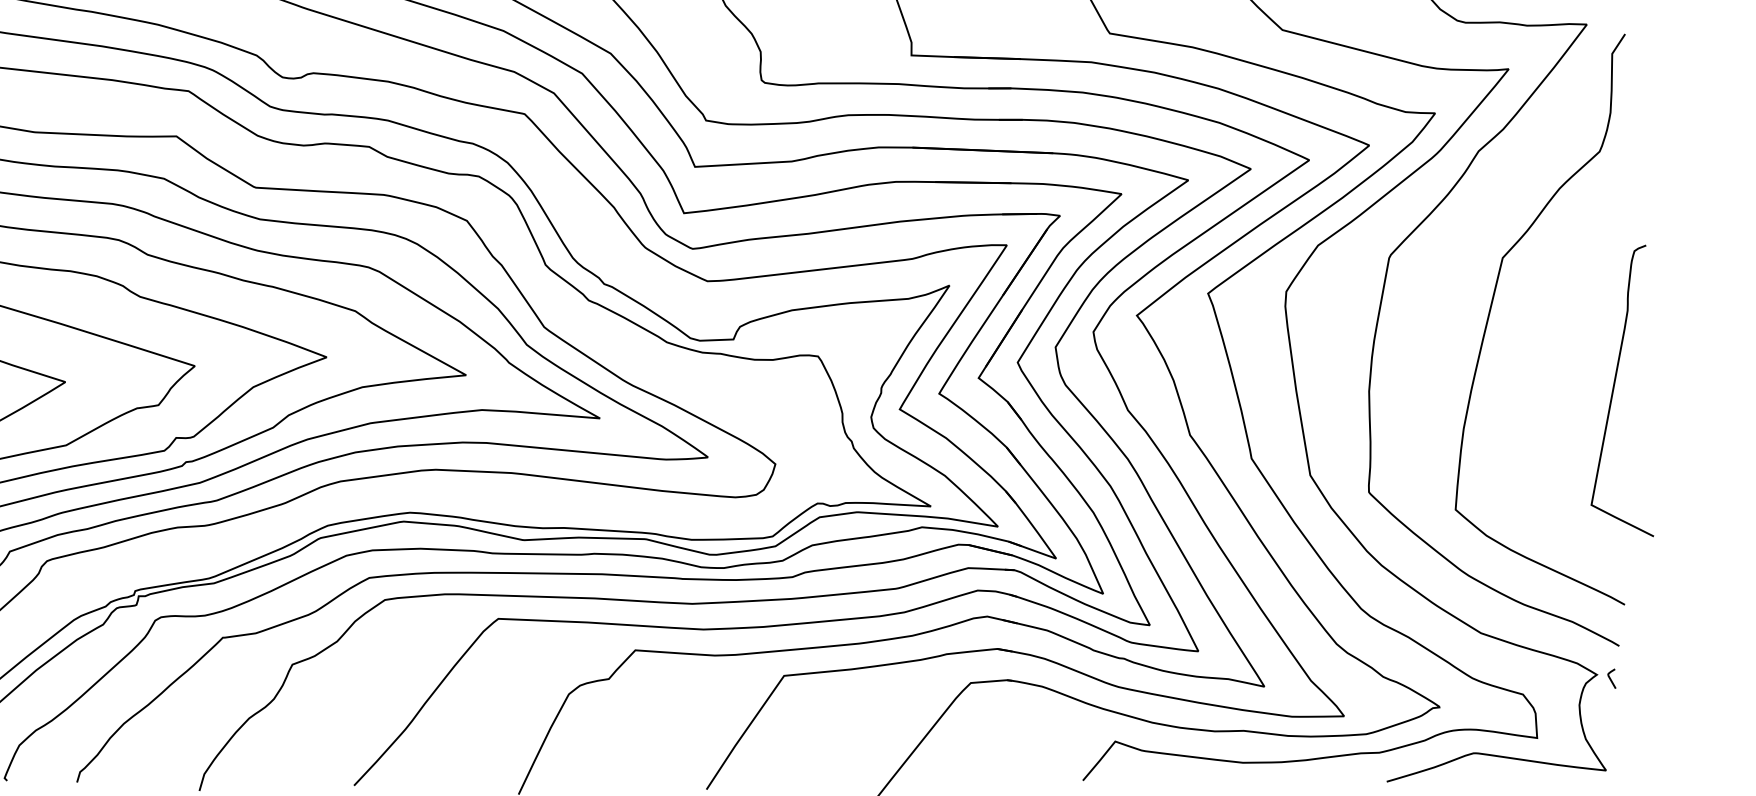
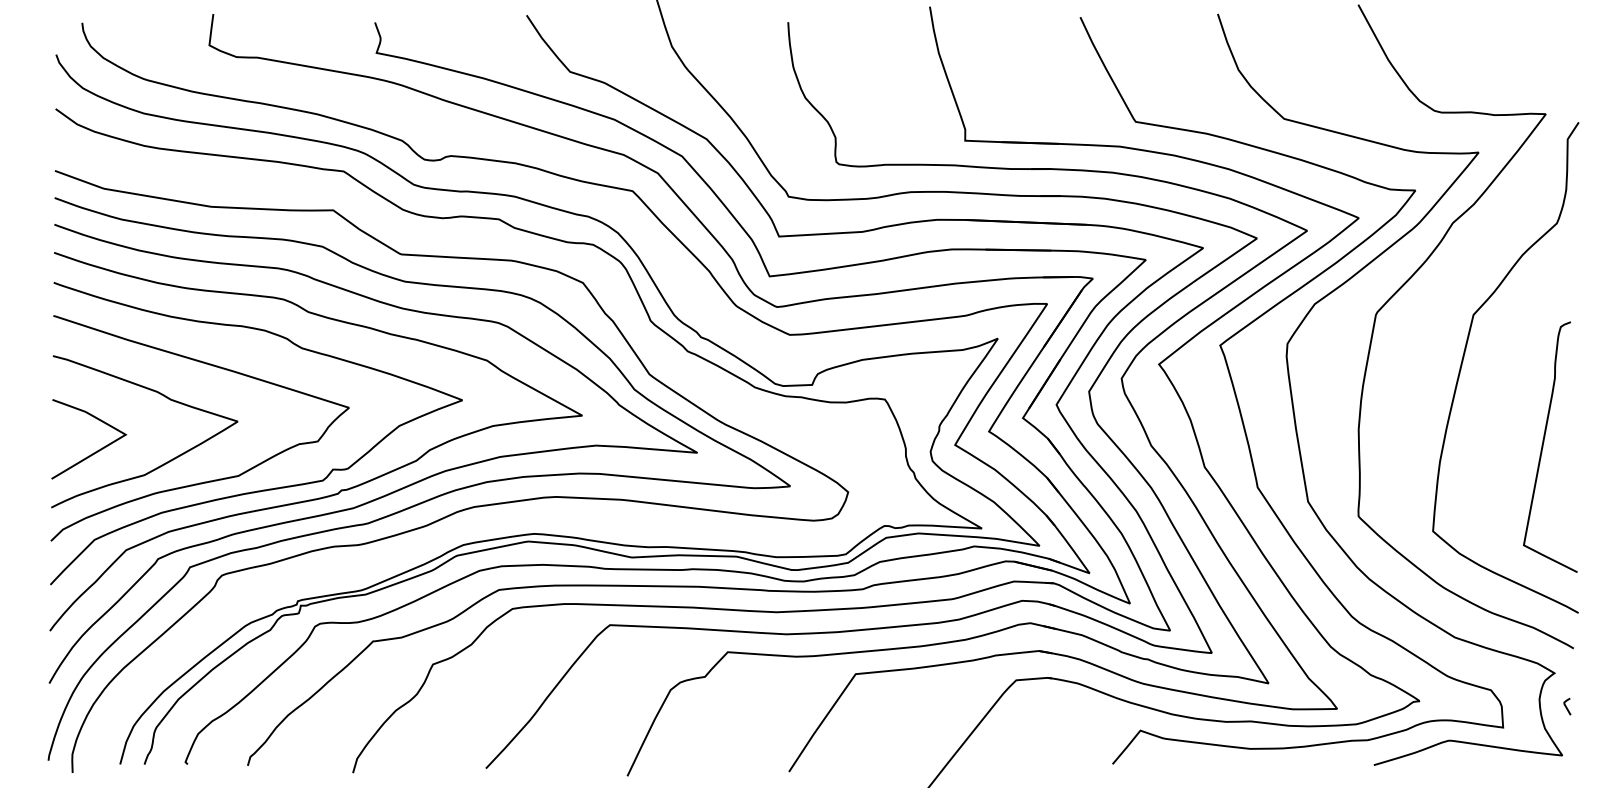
curve: (1614, 390) -> (1543, 446), moved
curve: (1610, 678) -> (1566, 706), moved

